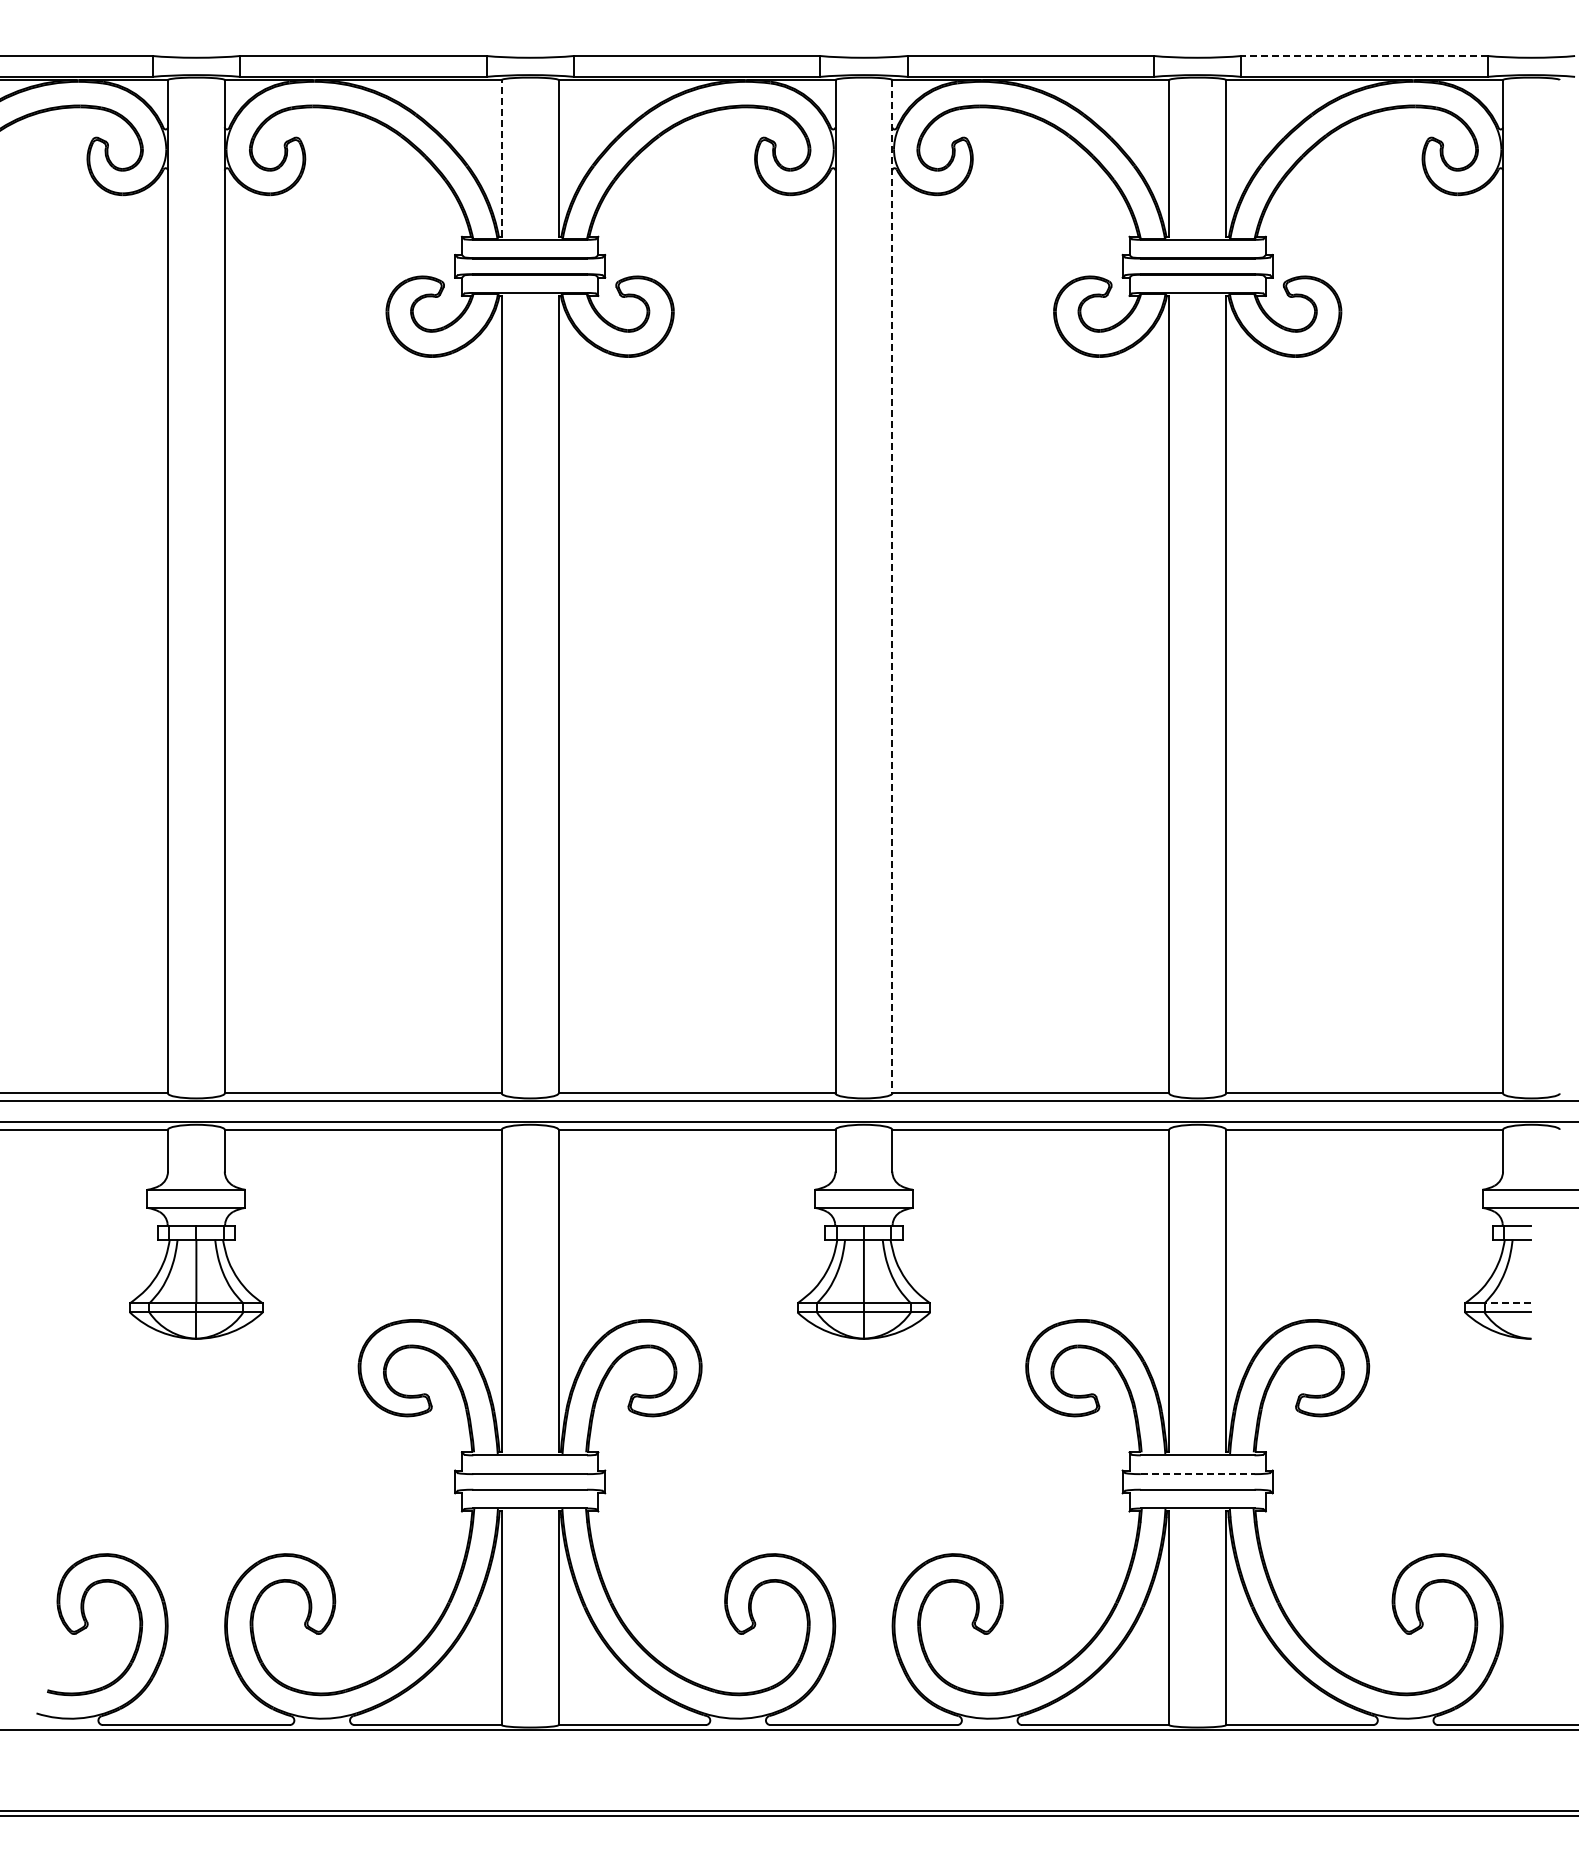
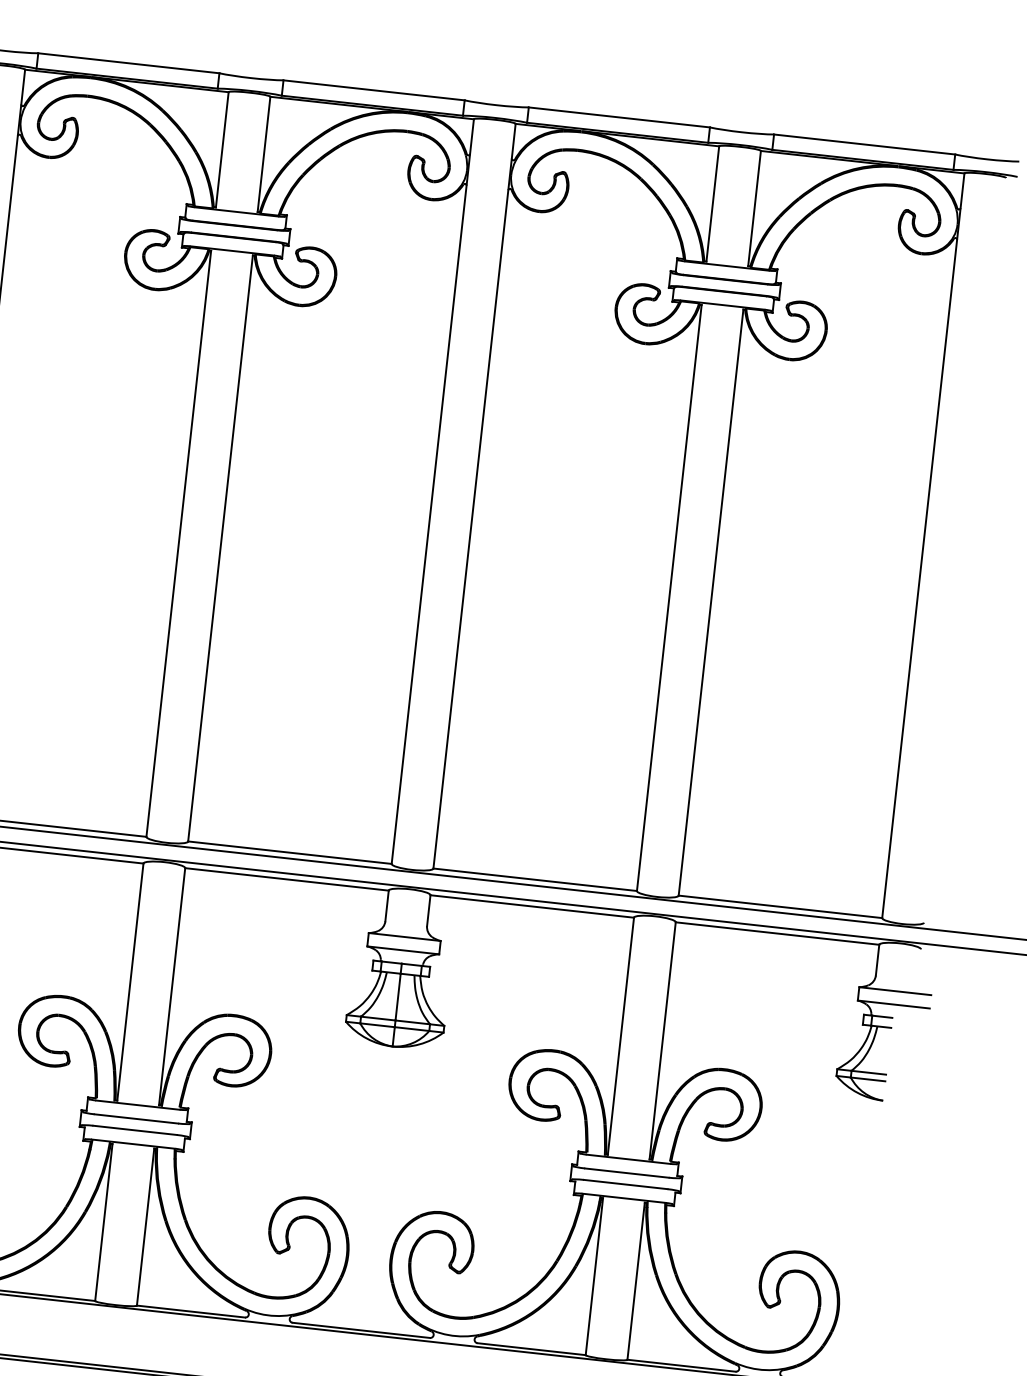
line: (1364, 56) -> (864, 144), dashed -> solid
line: (501, 157) -> (222, 149), dashed -> solid
line: (892, 586) -> (474, 496), dashed -> solid
line: (1507, 1303) -> (868, 1072), dashed -> solid
line: (1197, 1474) -> (626, 1173), dashed -> solid

